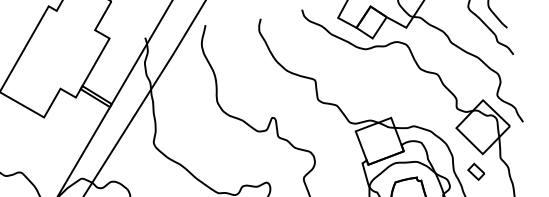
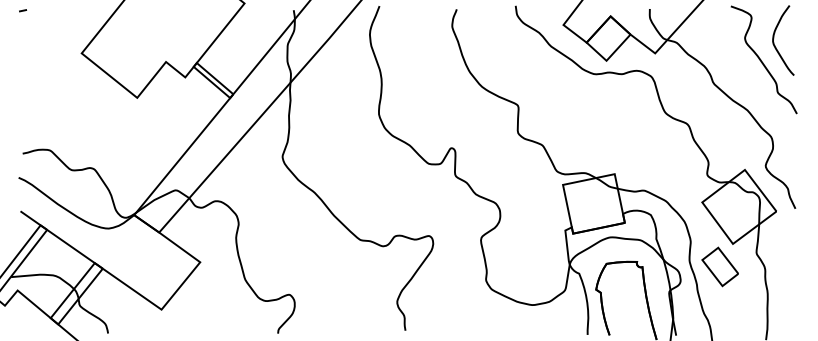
part: (475, 171) -> (719, 266), size x1.67

